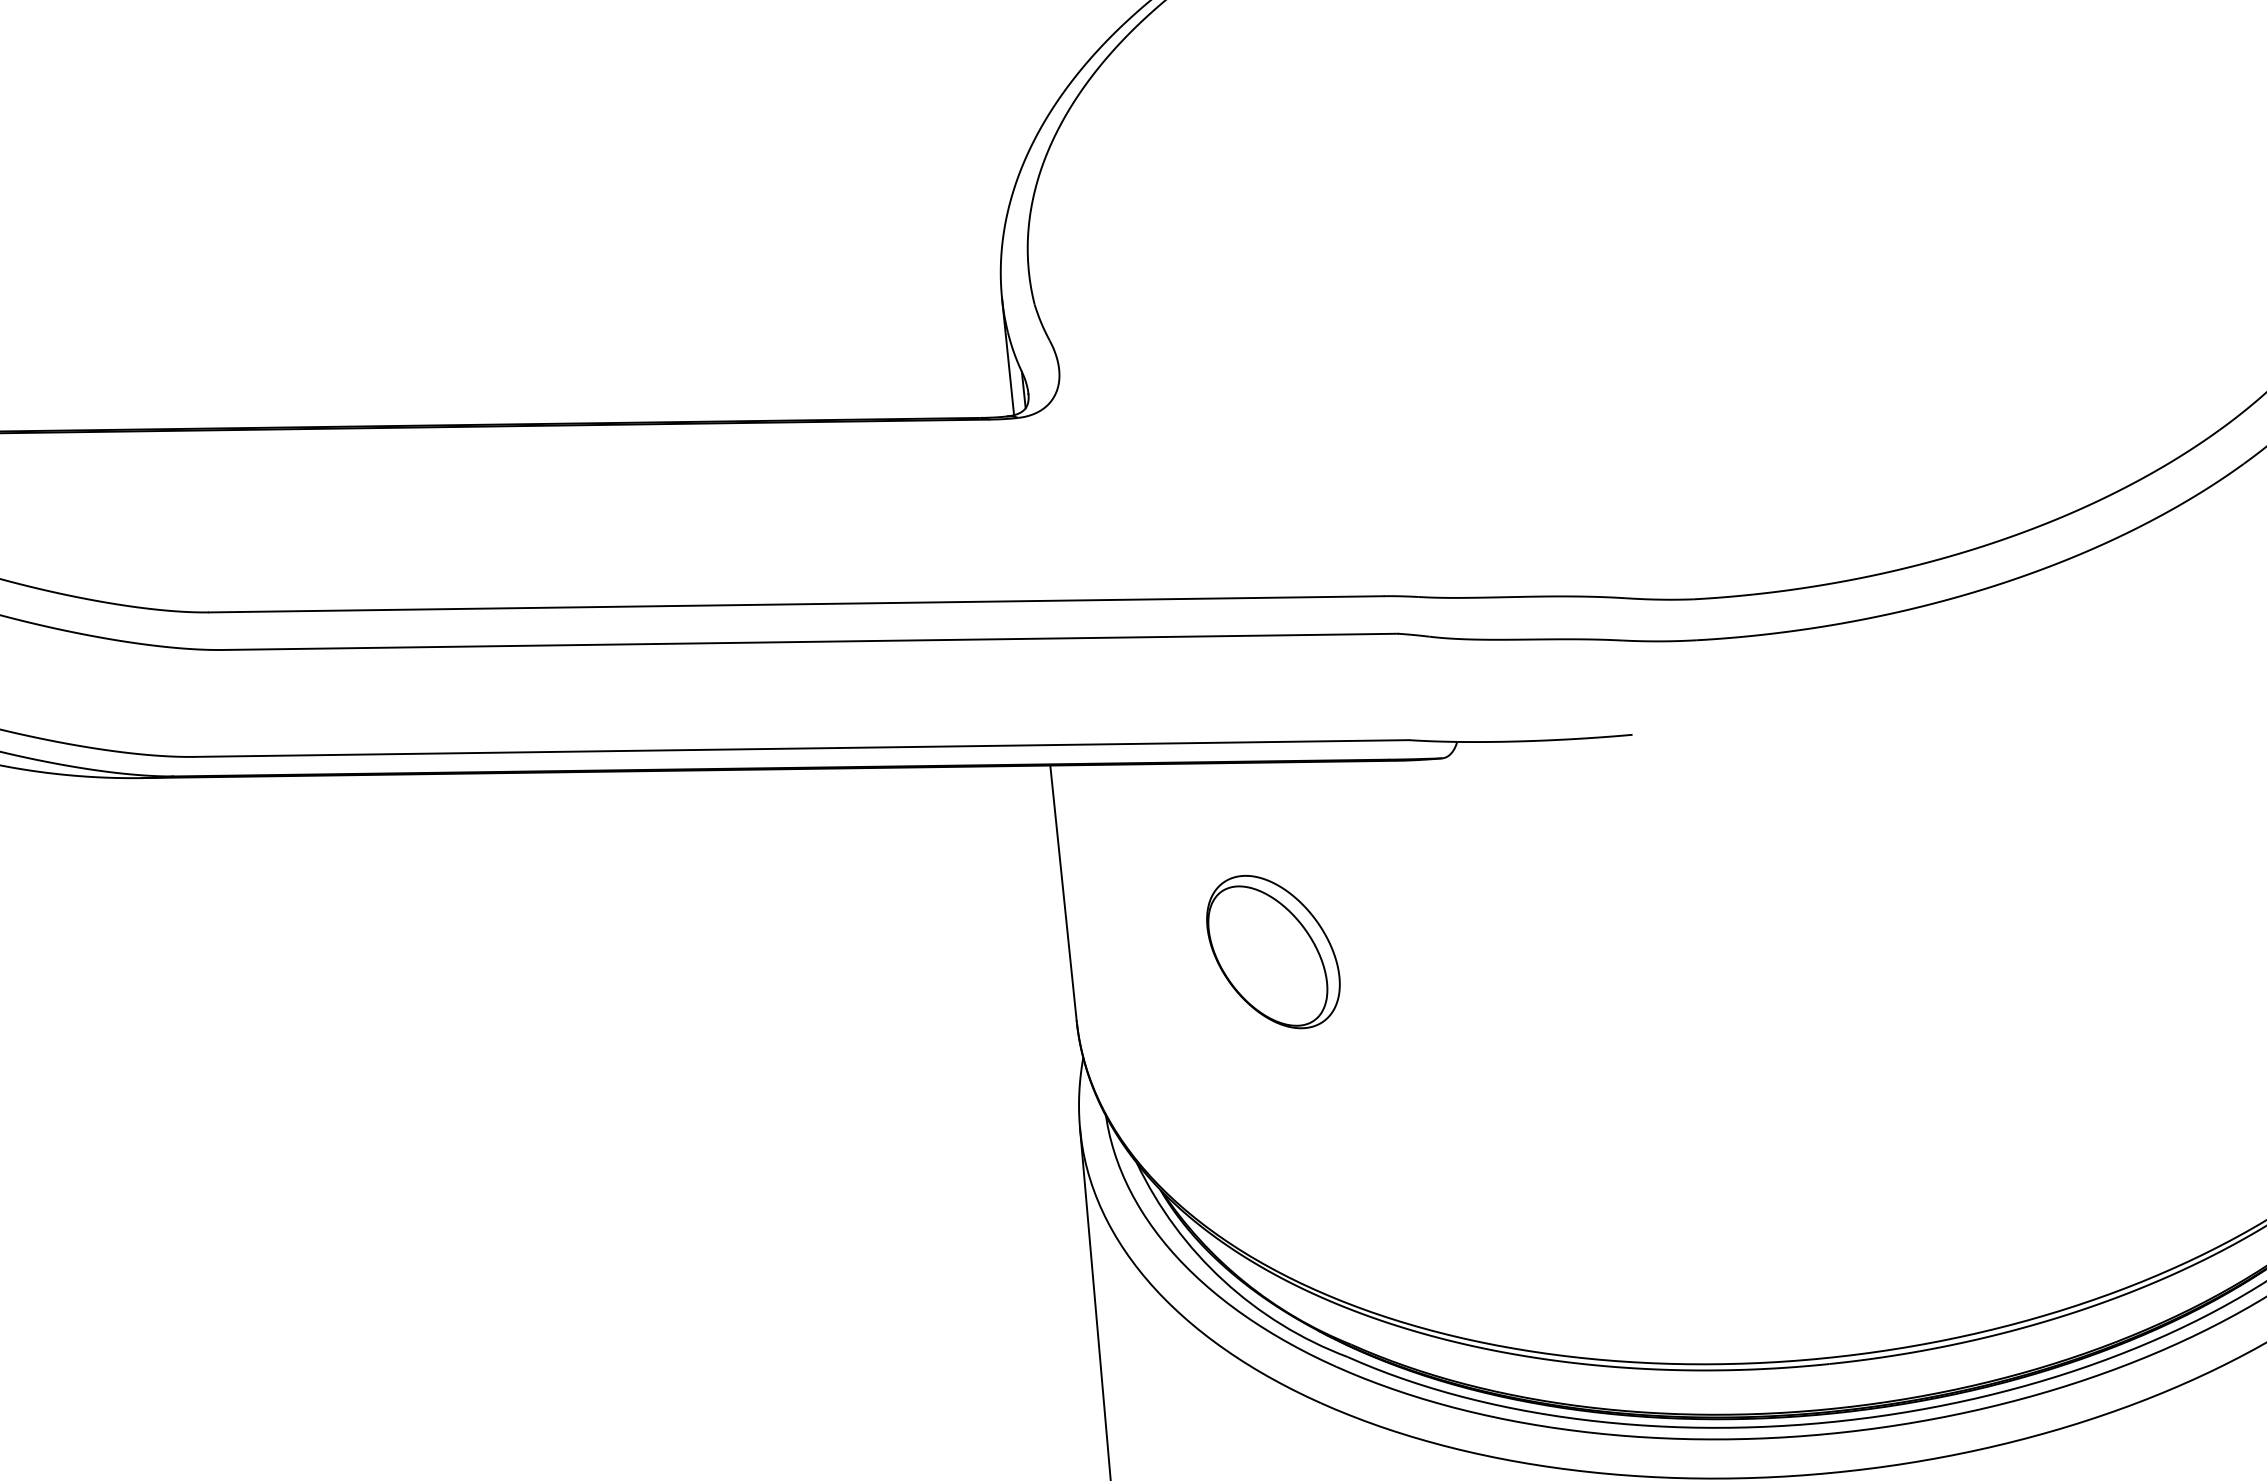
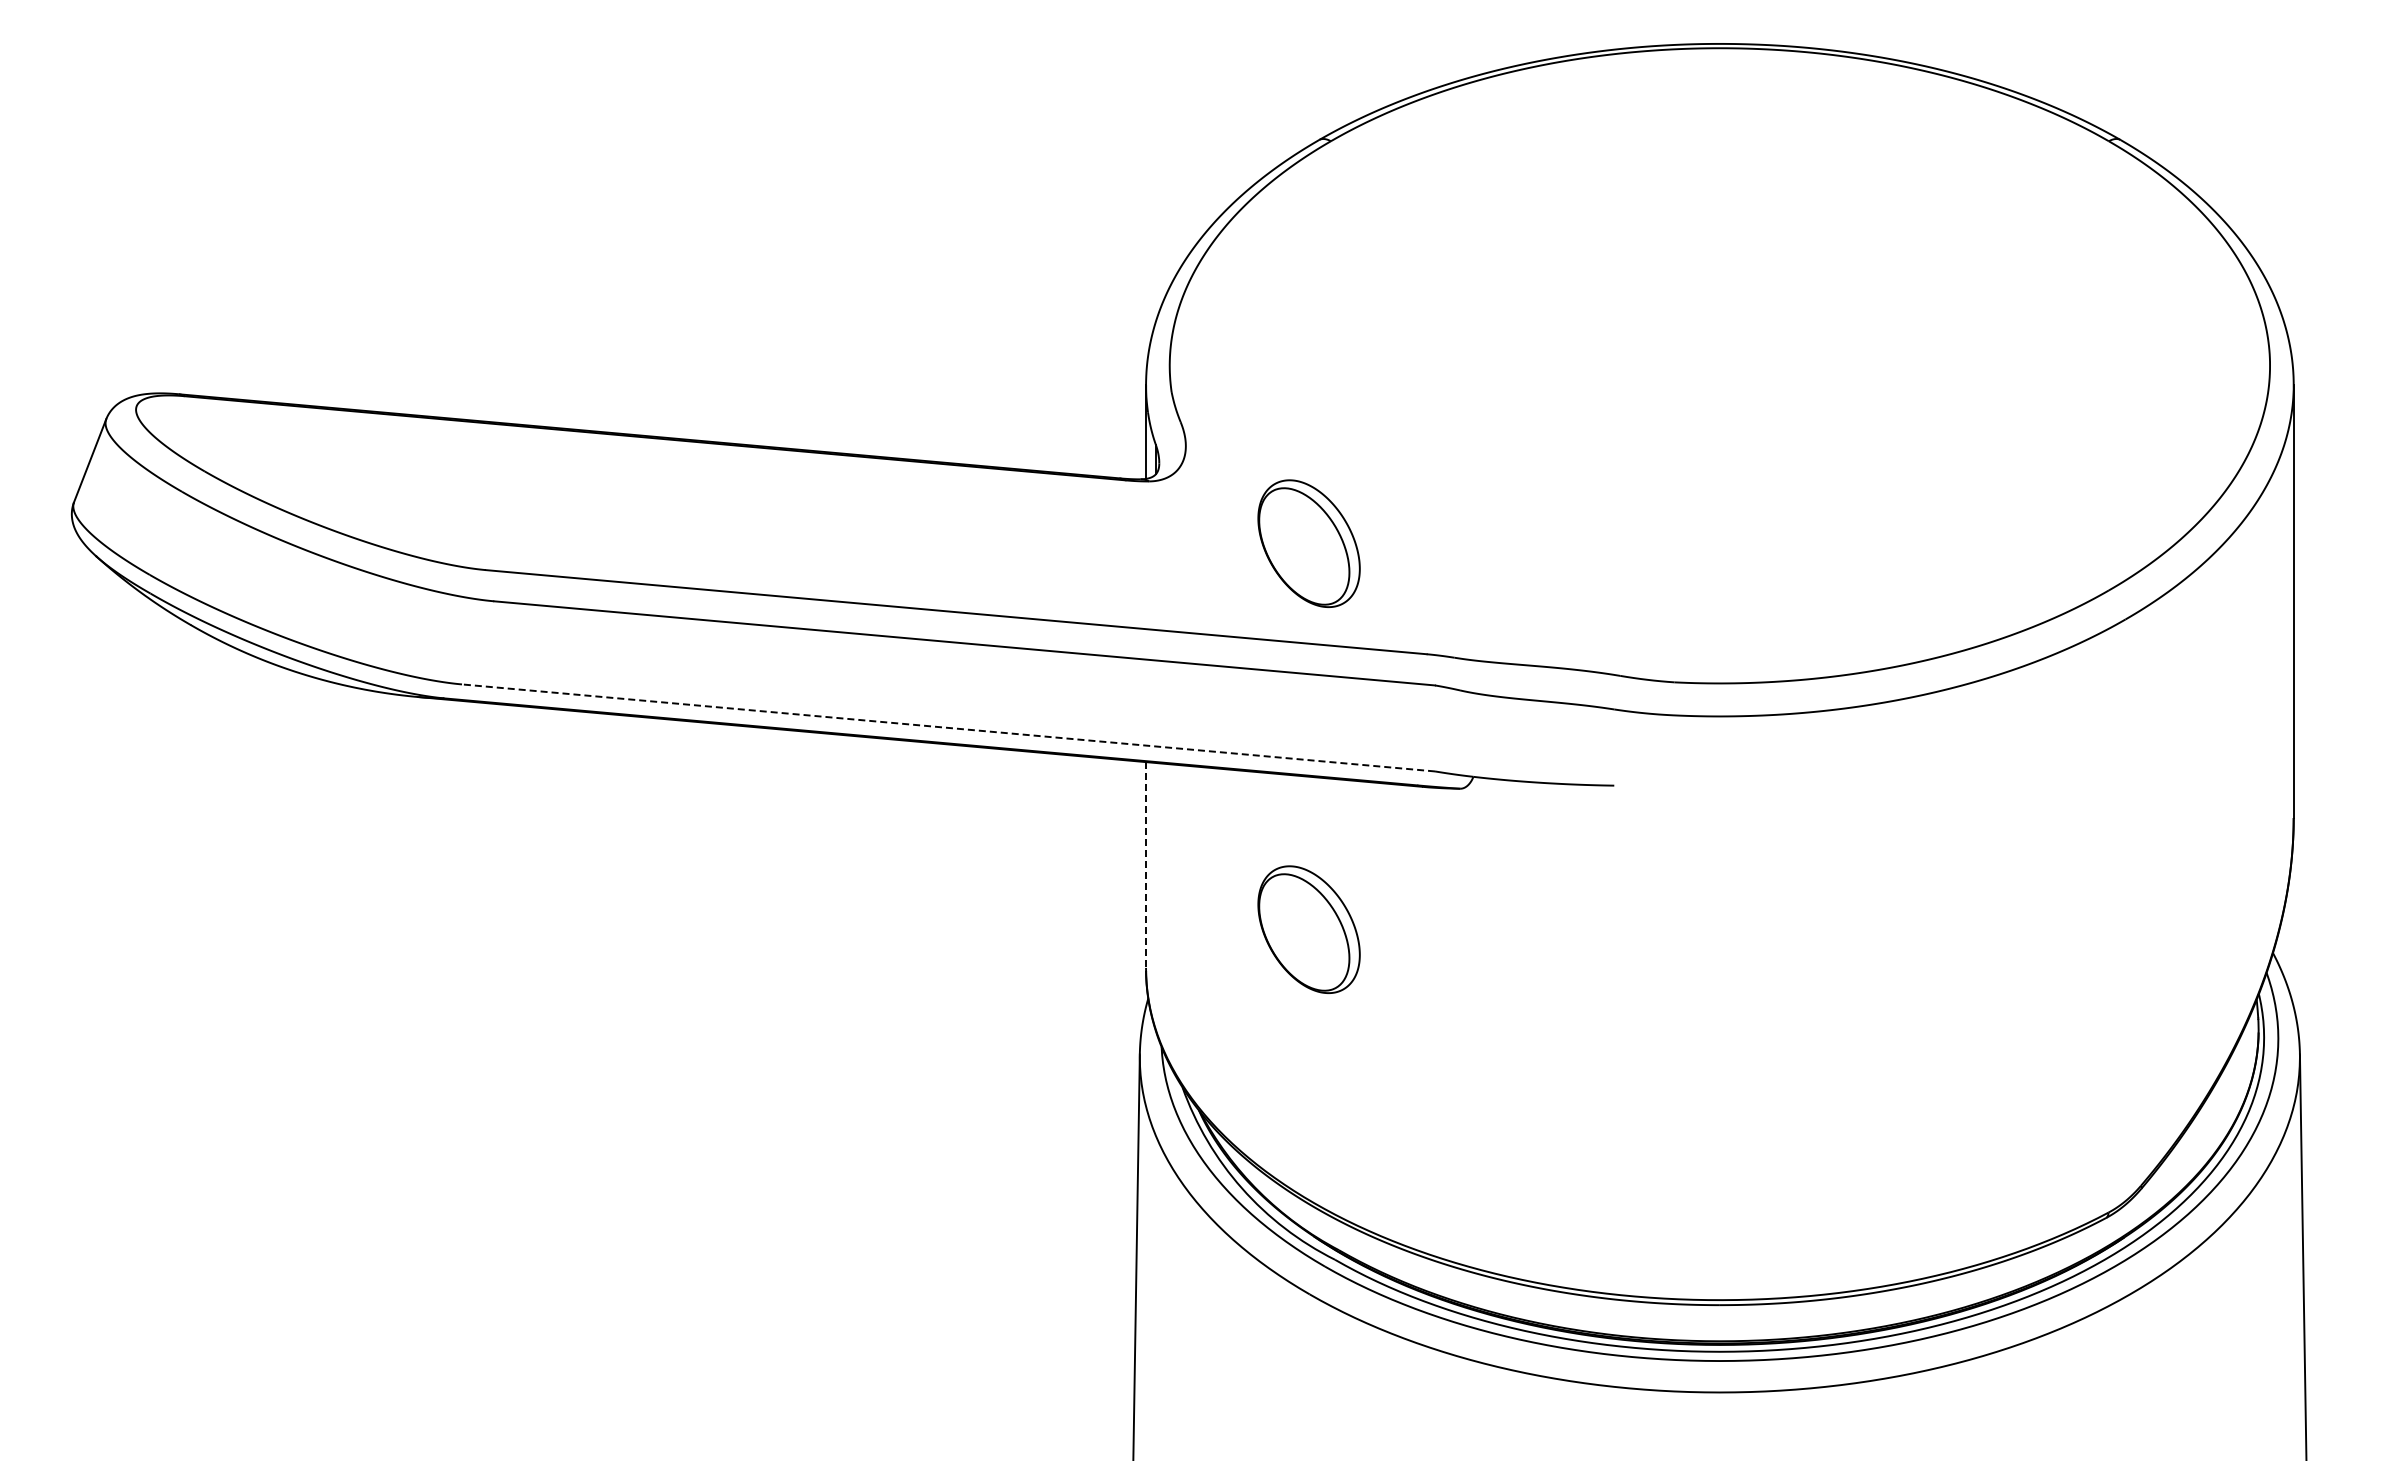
part: (1223, 474) -> (1308, 543), added
line: (801, 747) -> (948, 727), solid -> dashed
line: (1064, 894) -> (1146, 866), solid -> dashed

